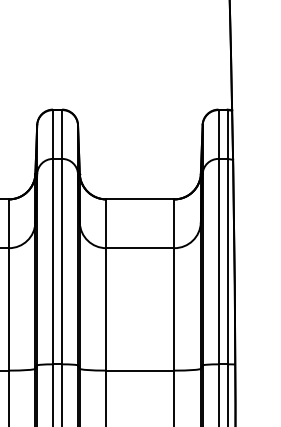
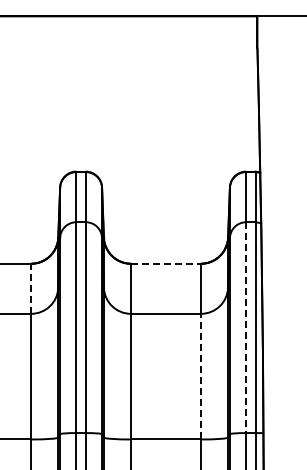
line: (140, 199) -> (166, 263), solid -> dashed
line: (9, 223) -> (31, 288), solid -> dashed
line: (218, 262) -> (246, 328), solid -> dashed
line: (173, 309) -> (200, 376), solid -> dashed

